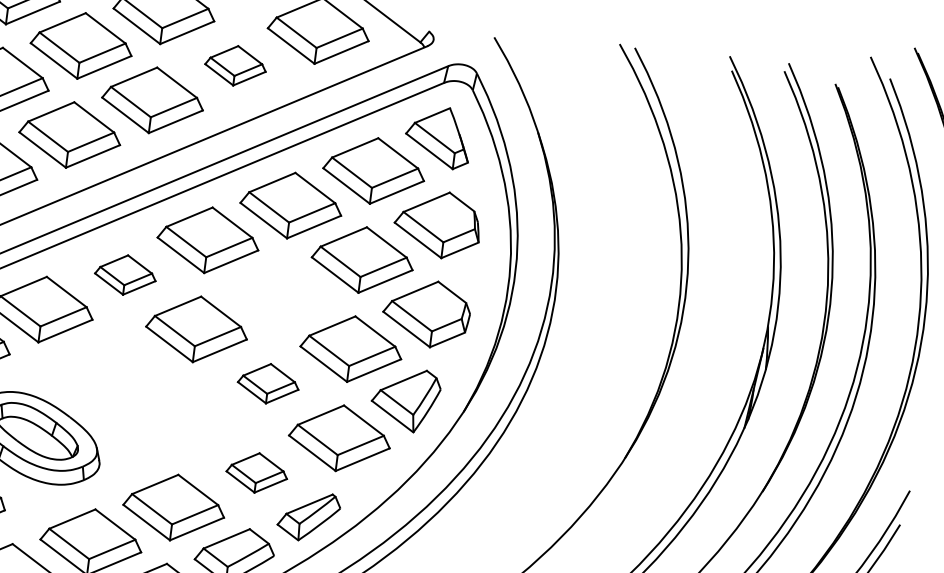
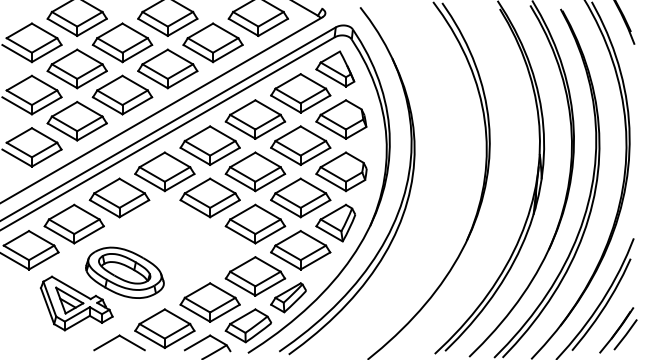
part: (234, 64) -> (212, 42), size x1.67
part: (124, 274) -> (164, 171), size x1.67
part: (280, 294) -> (255, 171), added
part: (268, 382) -> (255, 223), size x1.67
part: (257, 473) -> (255, 276), size x1.67

